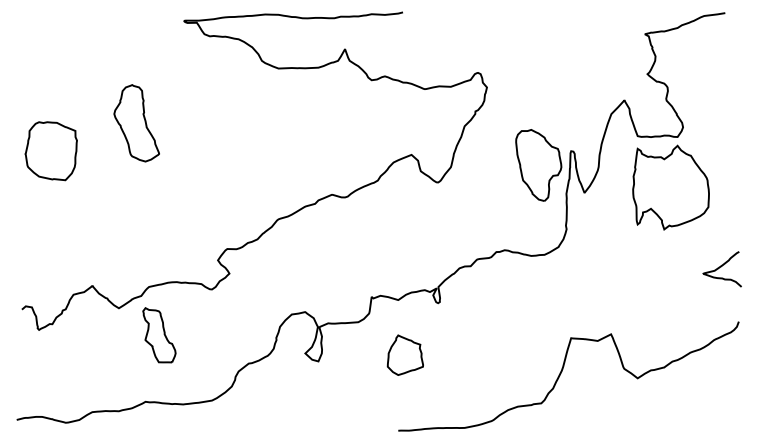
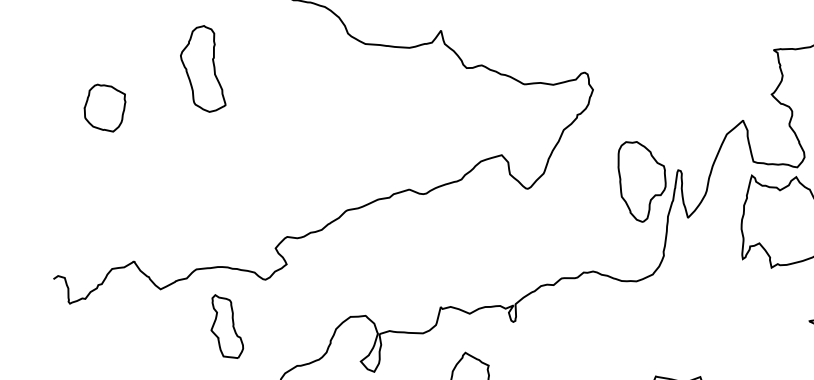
part: (136, 123) -> (204, 68), moved
part: (50, 151) -> (103, 108), size x0.7
part: (159, 335) -> (227, 326), moved

